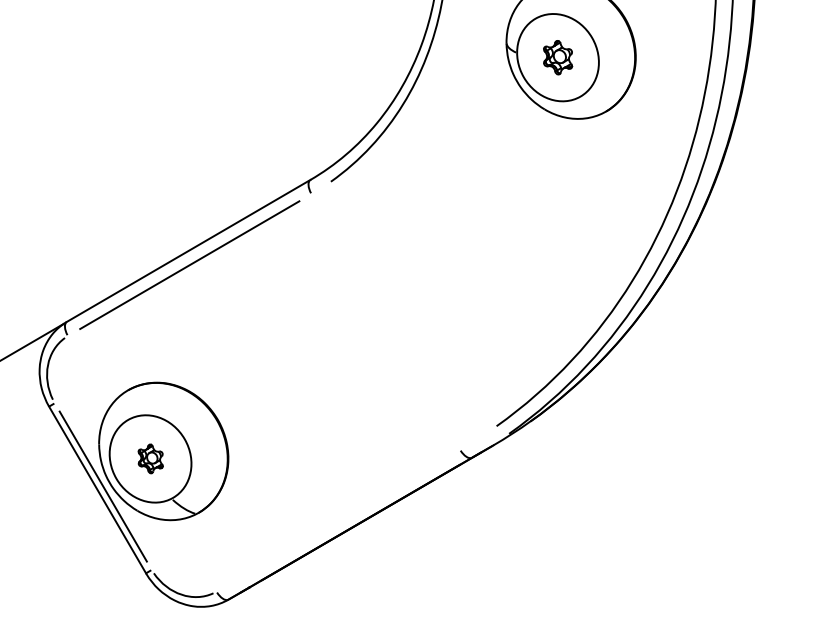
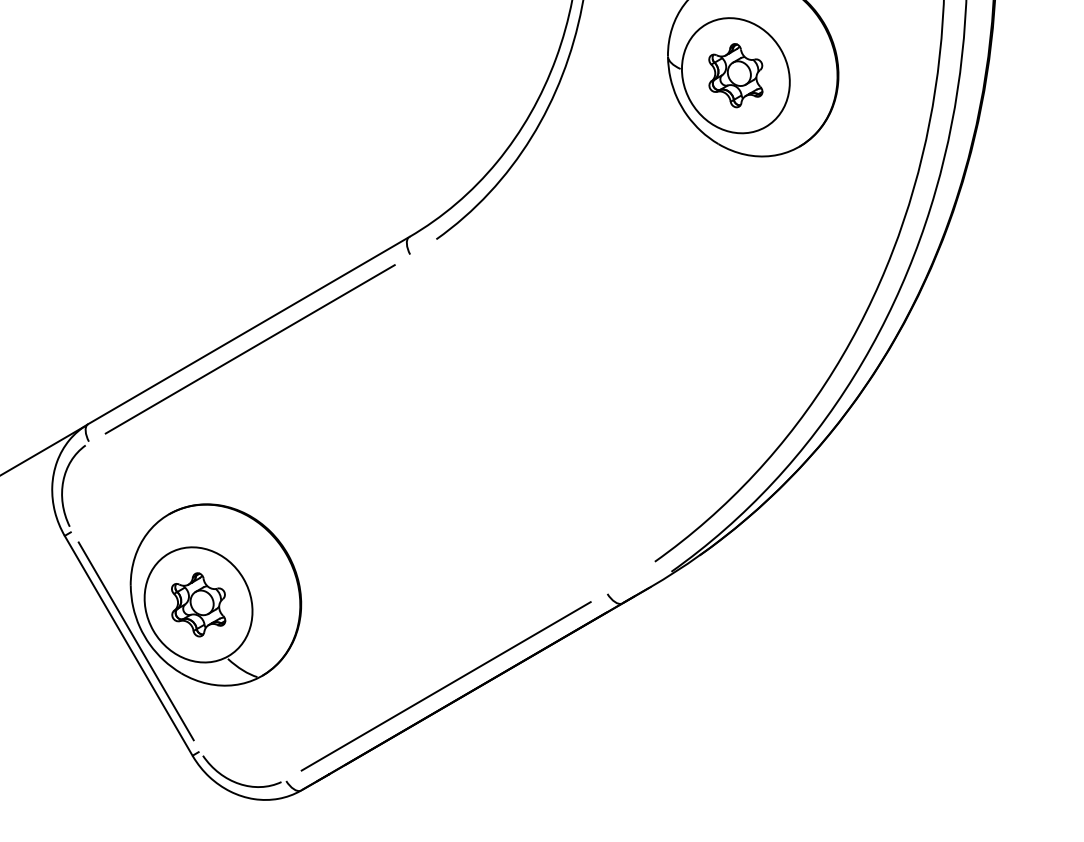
part: (557, 57) -> (735, 75), size x1.43
part: (150, 458) -> (198, 604), size x1.67
line: (337, 520) -> (445, 686), added

